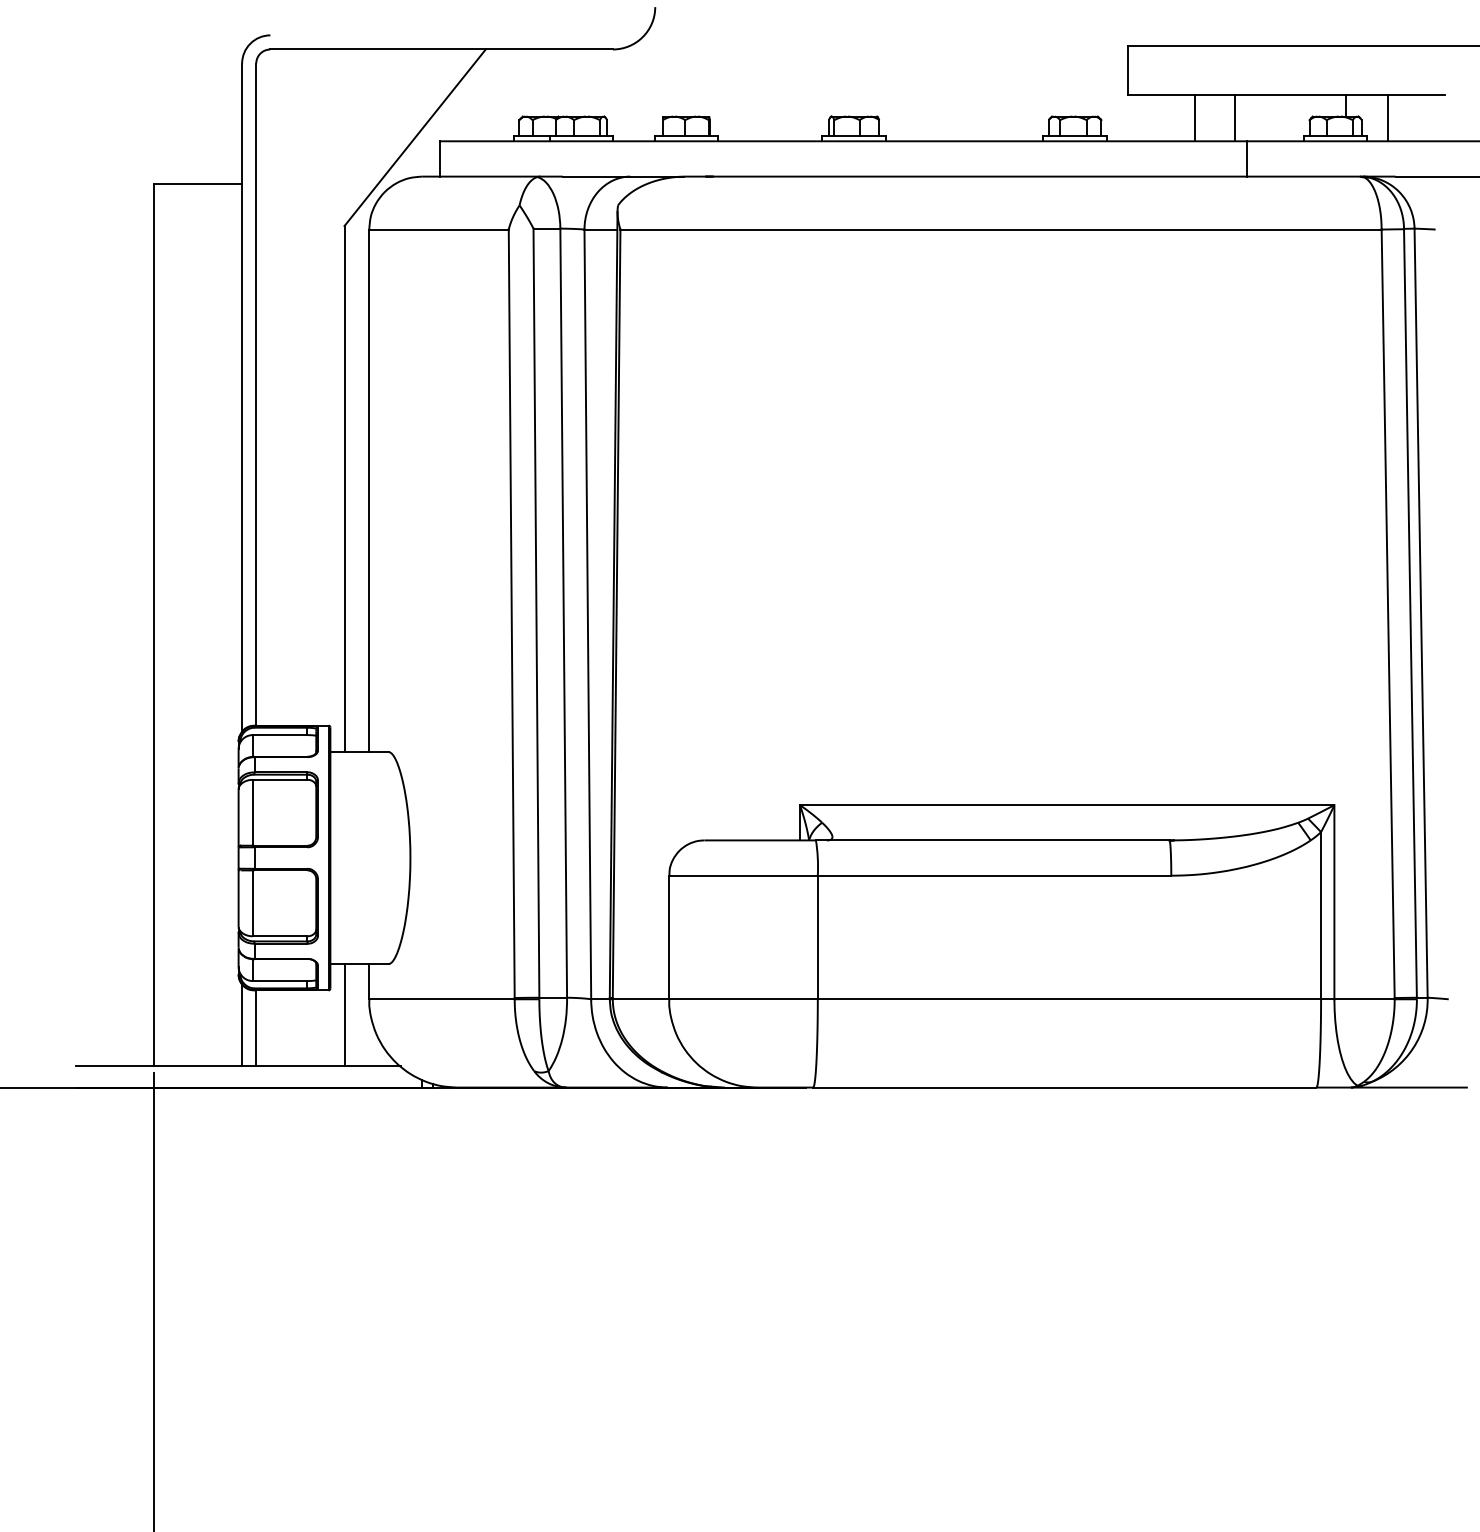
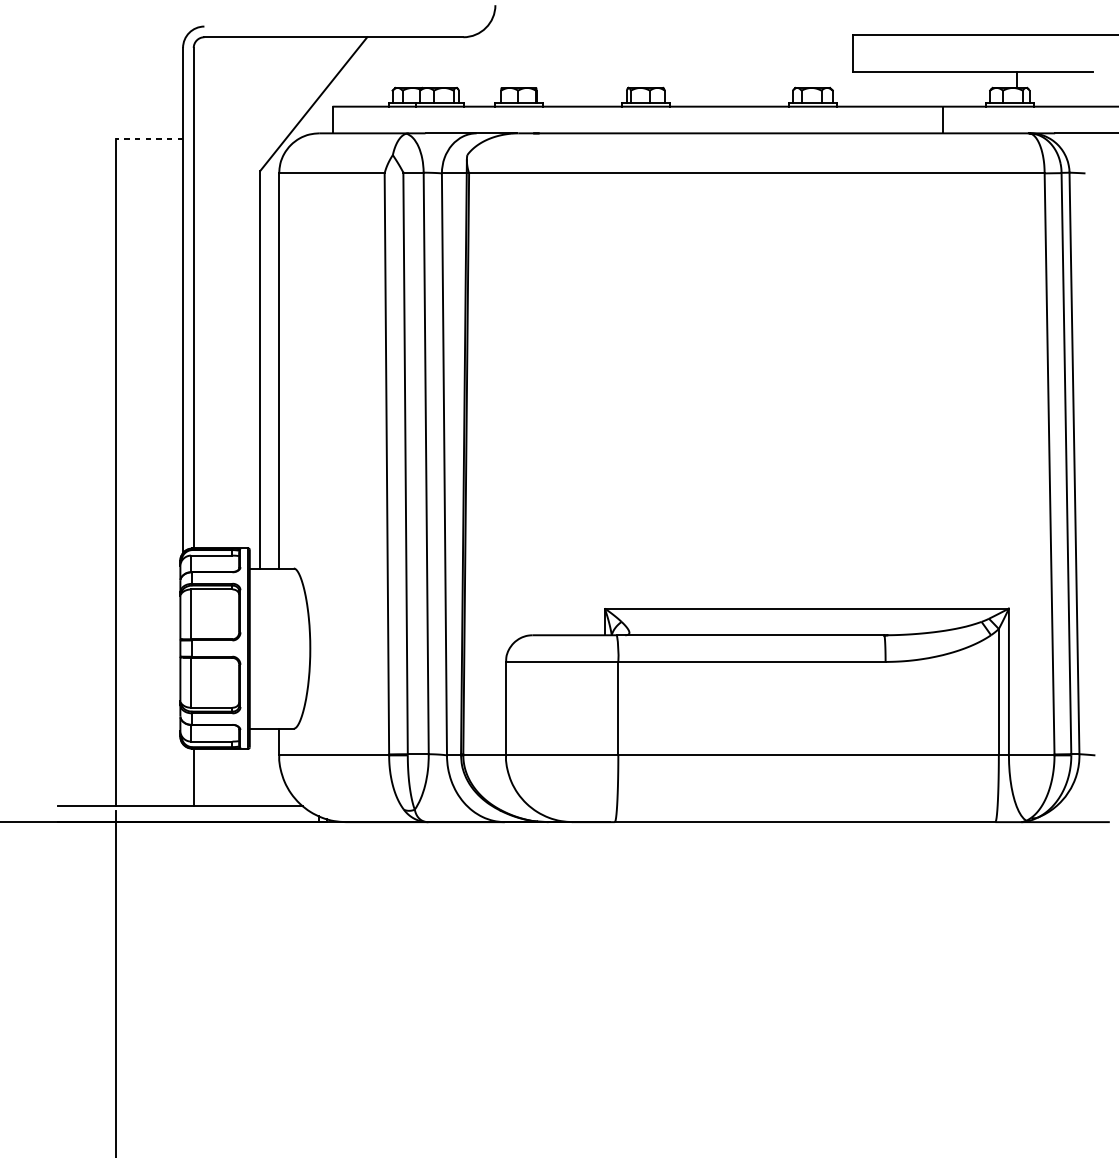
line: (1195, 118) -> (903, 89), removed
line: (1234, 118) -> (933, 89), removed
line: (1387, 118) -> (1049, 89), removed
line: (197, 183) -> (149, 138), solid -> dashed
line: (344, 1014) -> (260, 766), removed
line: (242, 1025) -> (183, 775), removed

